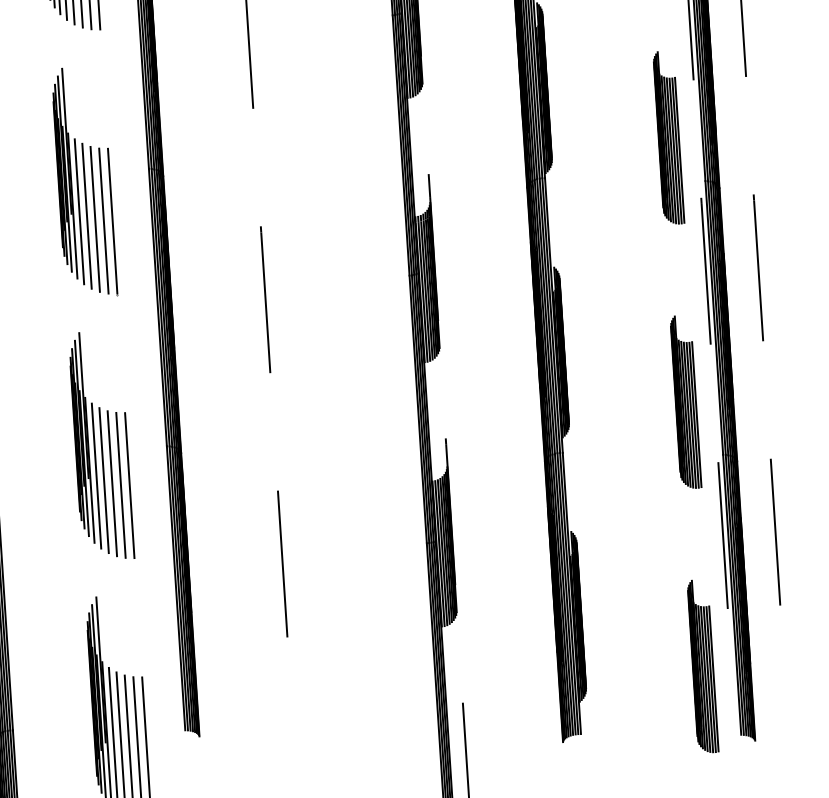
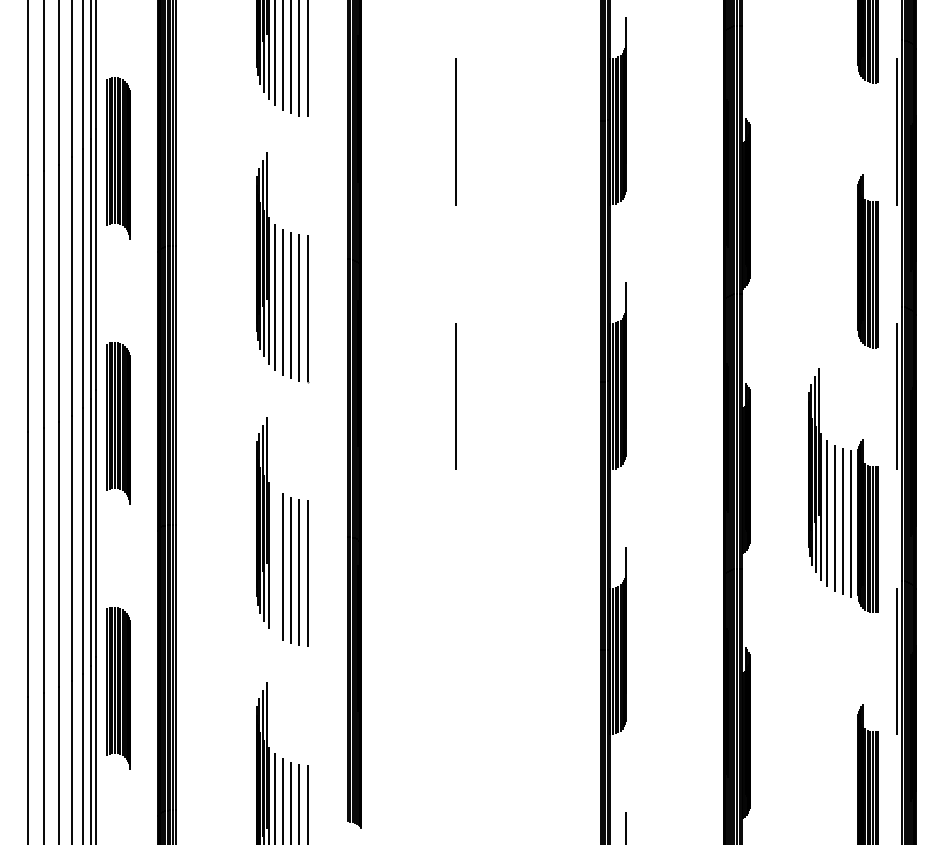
part: (644, 361) -> (829, 482), added
line: (96, 475) -> (275, 561), removed
line: (282, 563) -> (455, 661), removed

